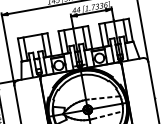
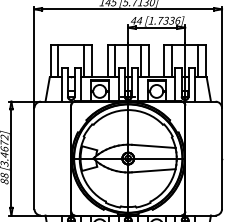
line: (104, 97) -> (153, 146), dashed -> solid
line: (107, 115) -> (153, 170), dashed -> solid

